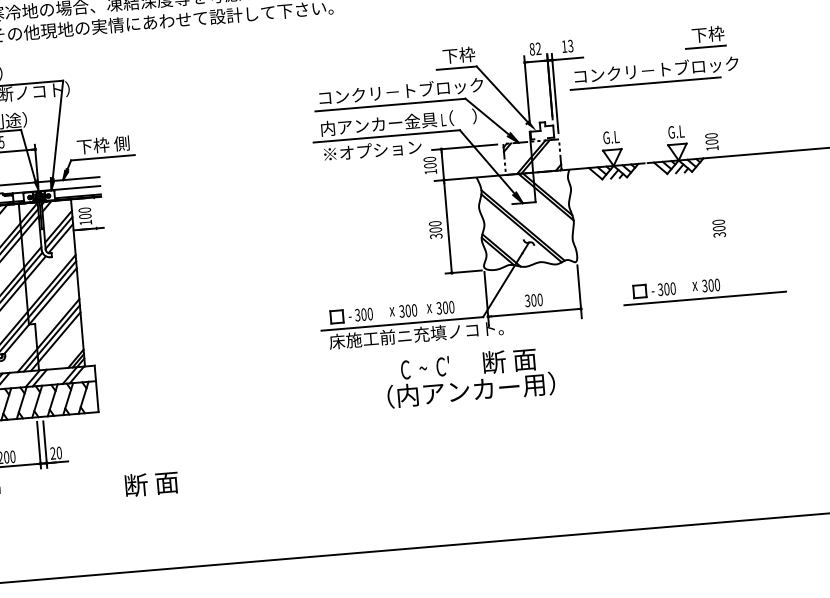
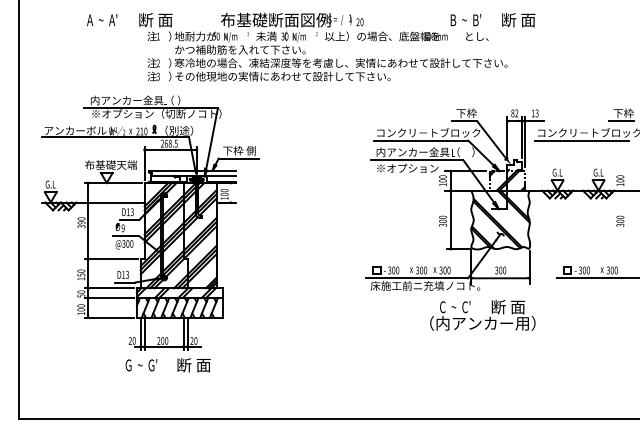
text: (719, 227) -> (620, 220), moved
text: (469, 377) -> (482, 315), moved
text: (150, 484) -> (193, 365), moved

